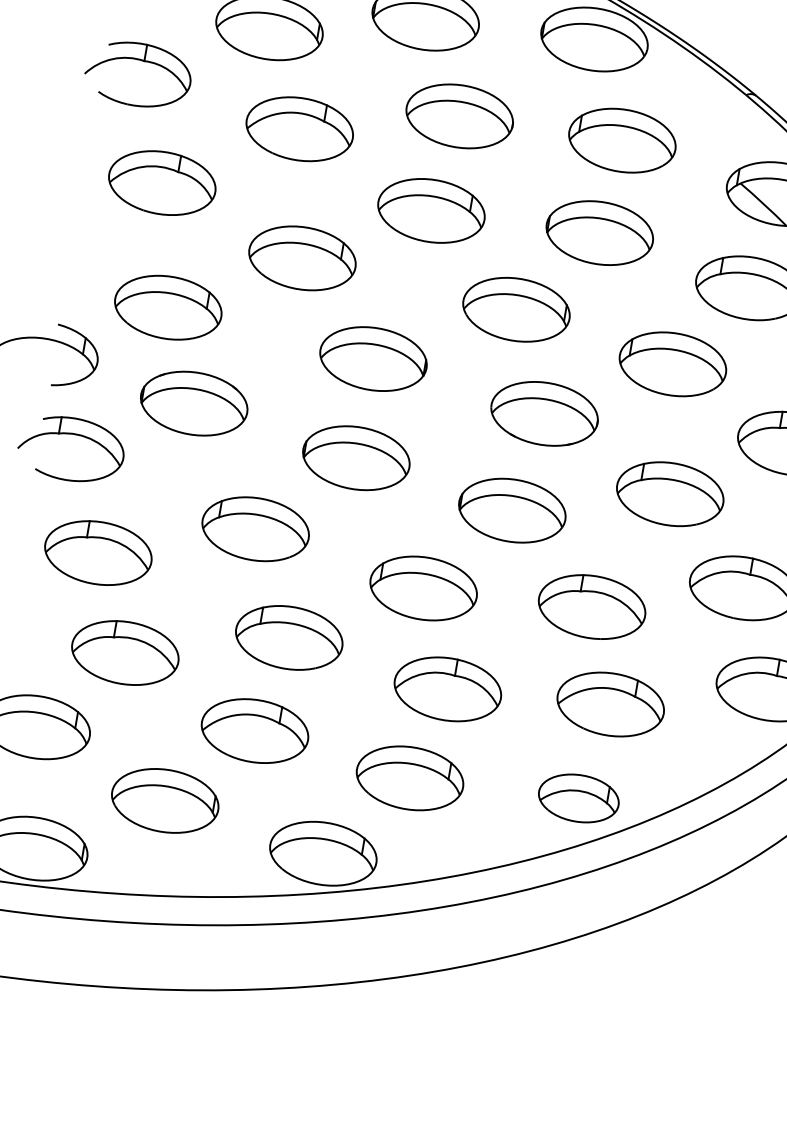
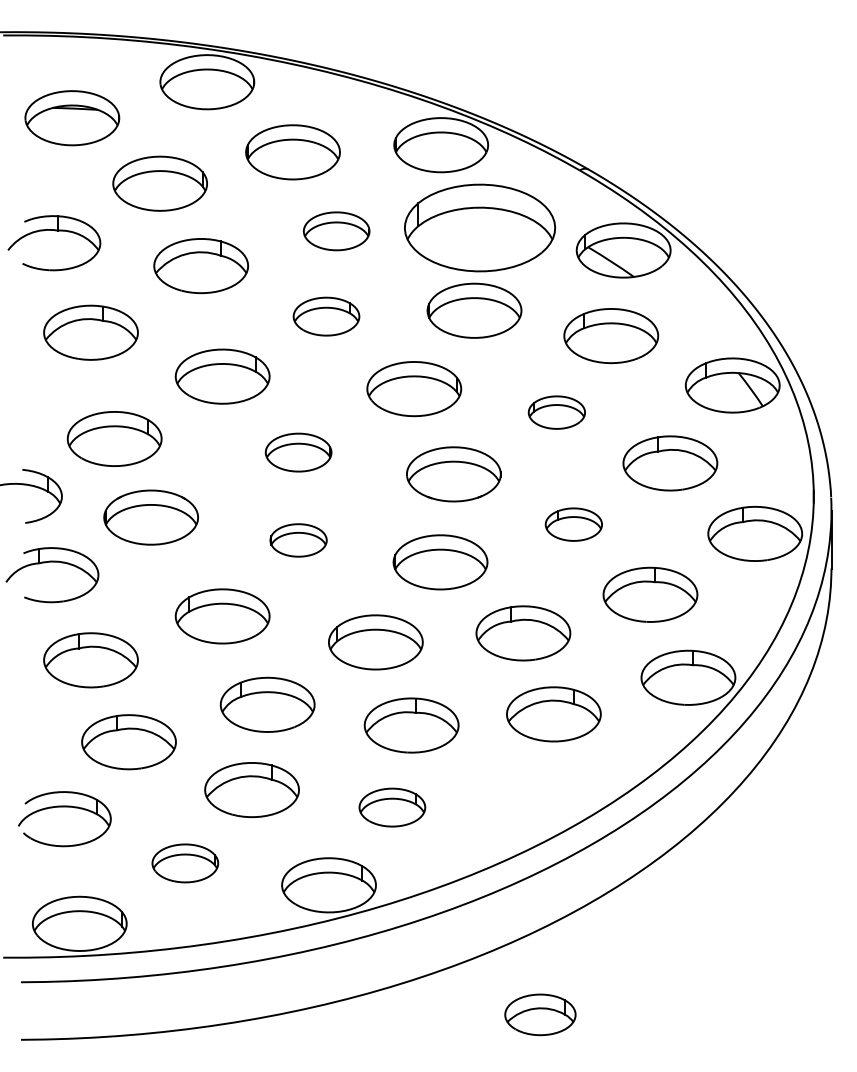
part: (459, 116) -> (336, 231), size x0.7
part: (622, 140) -> (480, 227), size x1.6
part: (431, 210) -> (326, 316), size x0.7
part: (373, 358) -> (298, 452), size x0.7
part: (672, 364) -> (556, 412), size x0.6
part: (356, 458) -> (298, 540), size x0.6
part: (669, 493) -> (573, 524), size x0.6
part: (410, 778) -> (392, 807), size x0.7
part: (578, 798) -> (540, 1014), moved
part: (165, 801) -> (185, 863), size x0.7

